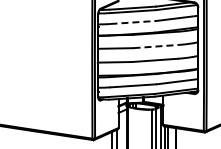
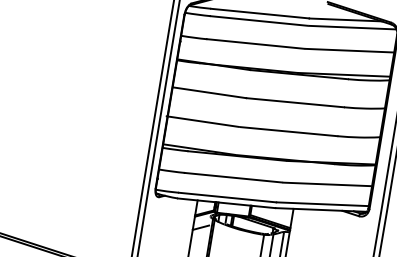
line: (133, 22) -> (256, 44), dashed -> solid
line: (156, 46) -> (296, 102), dashed -> solid

